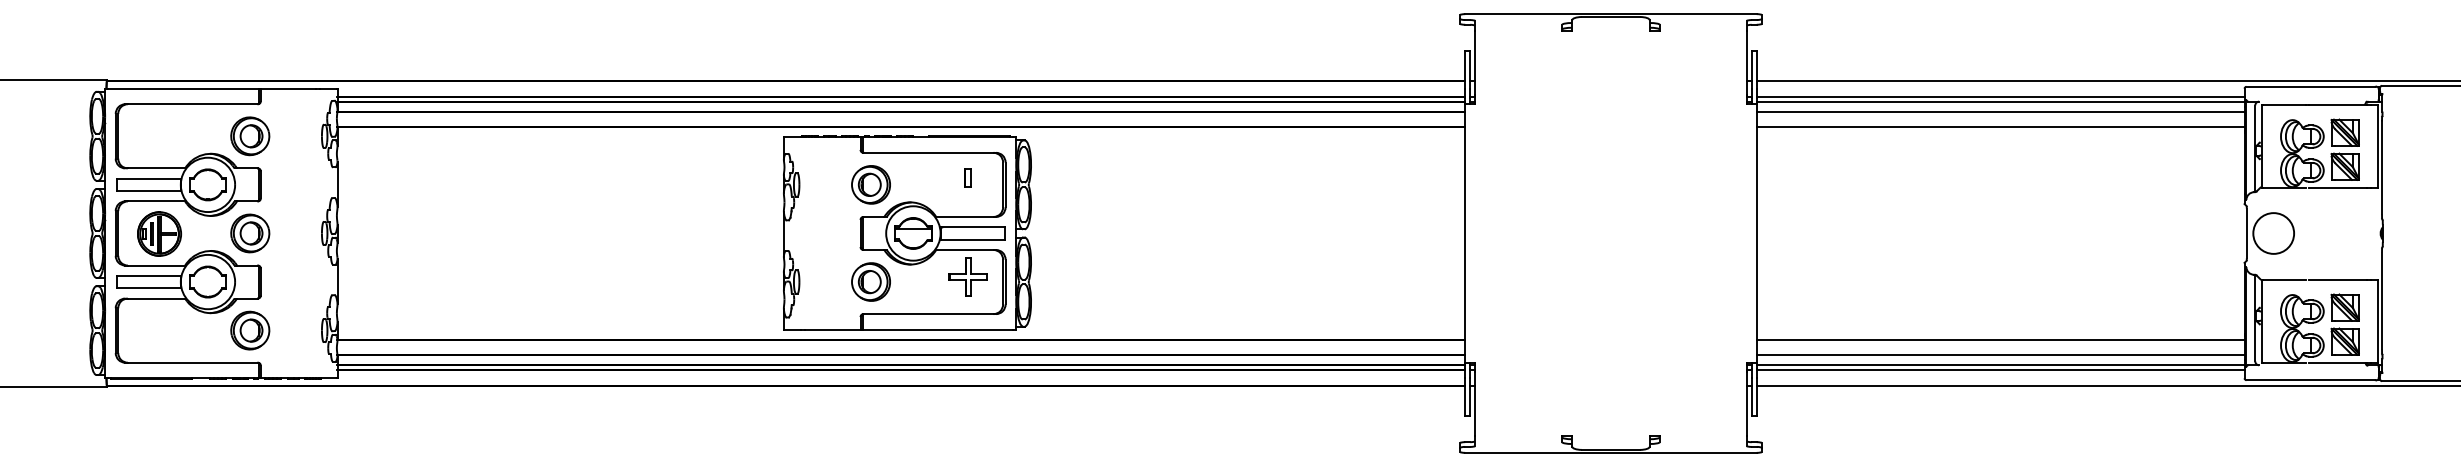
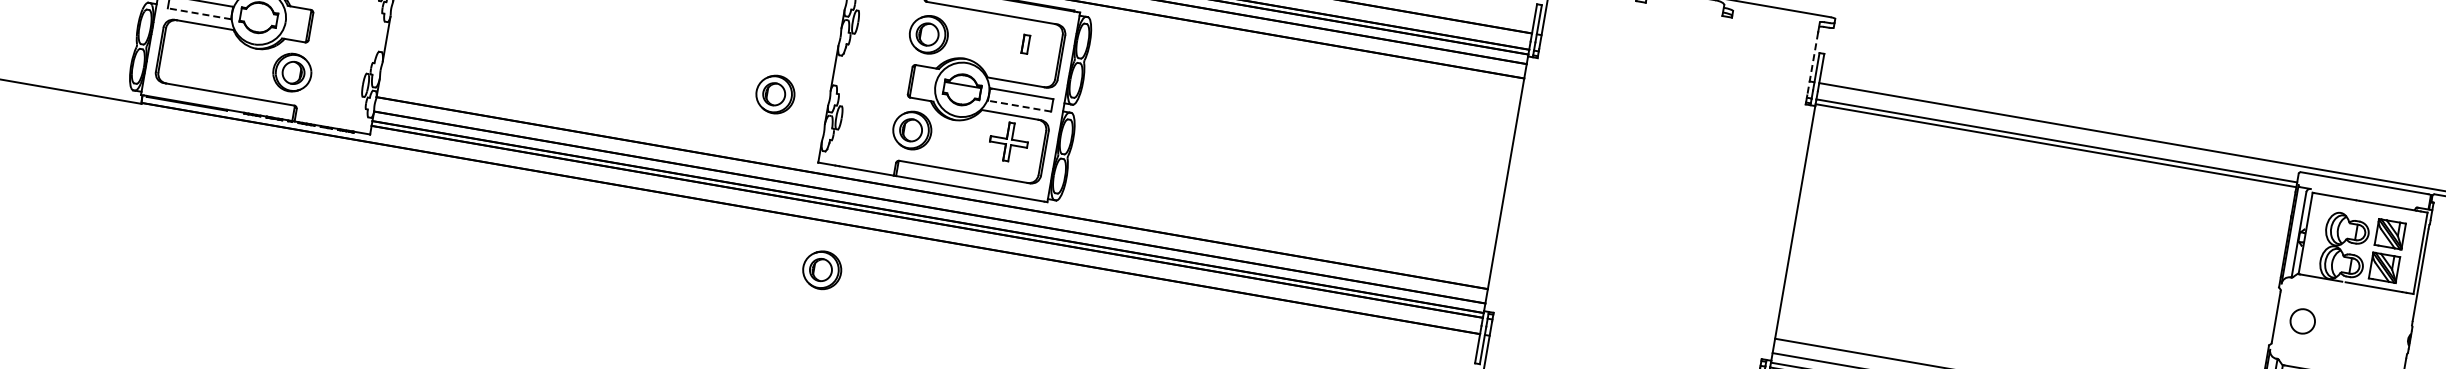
line: (1747, 63) -> (1813, 64), solid -> dashed
line: (2000, 112) -> (2054, 155), removed
line: (2000, 126) -> (2051, 169), removed
circle: (2273, 233) -> (2302, 321), size x0.6
line: (972, 239) -> (1019, 105), solid -> dashed
part: (729, 269) -> (774, 94), added
line: (148, 288) -> (199, 13), solid -> dashed
part: (805, 434) -> (821, 269), added

